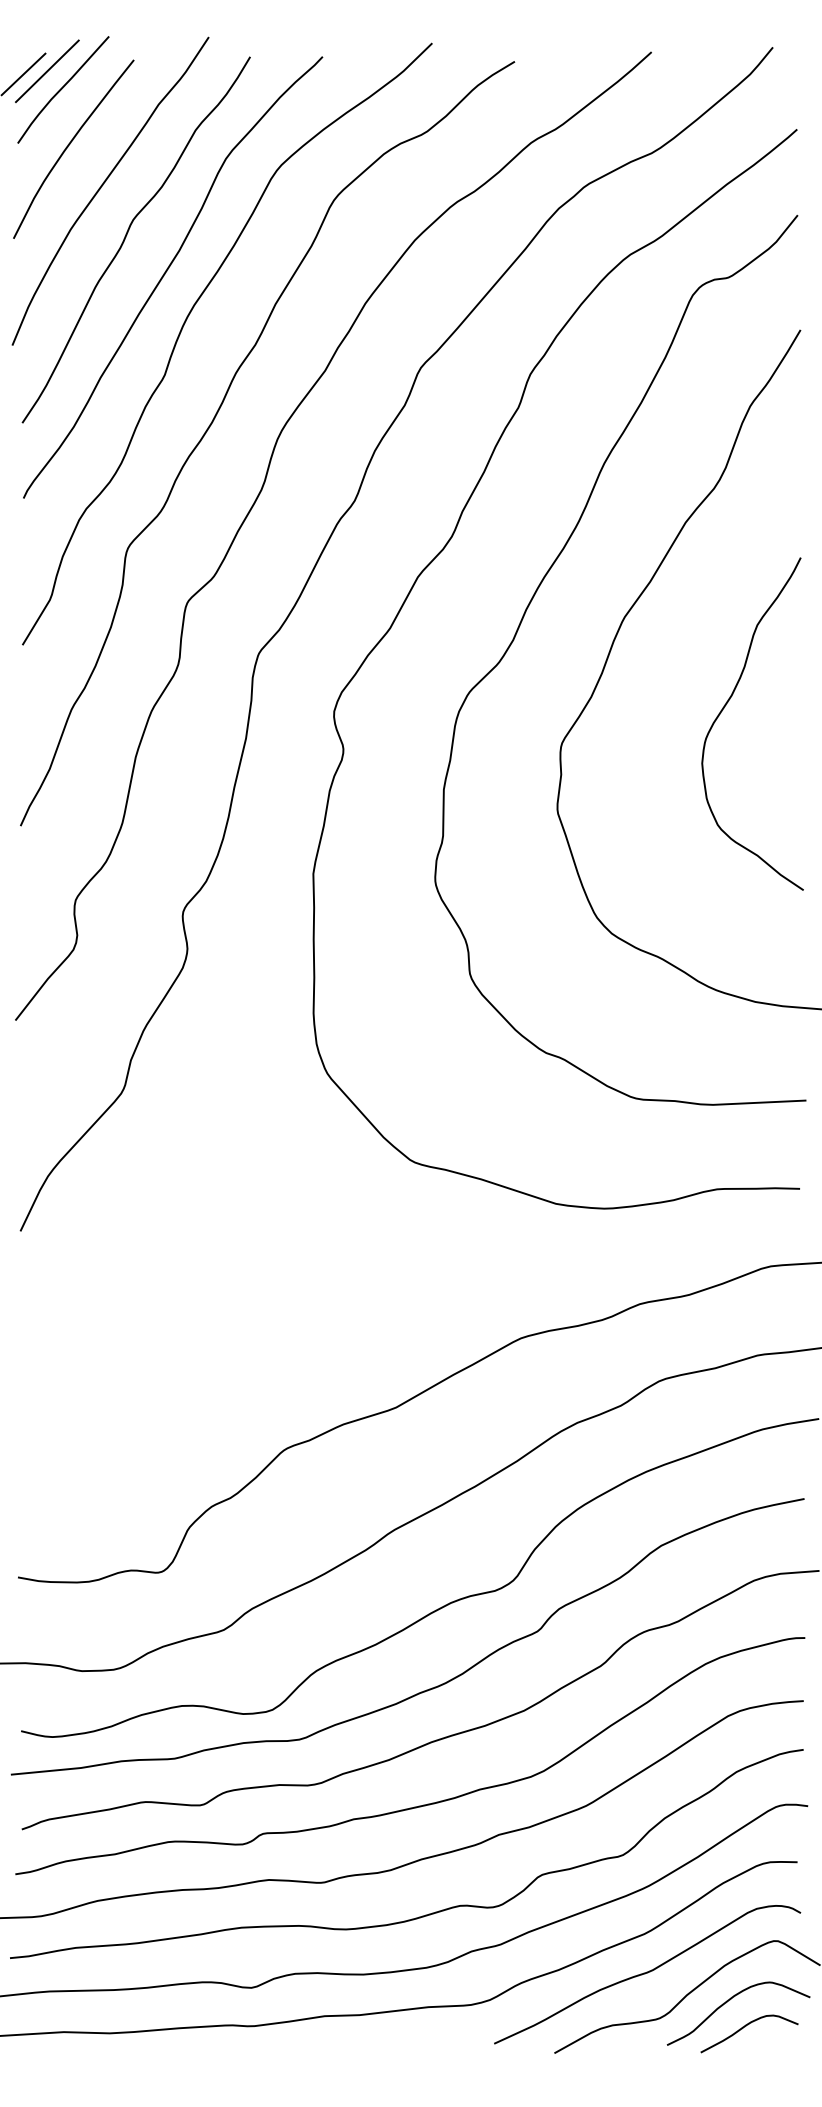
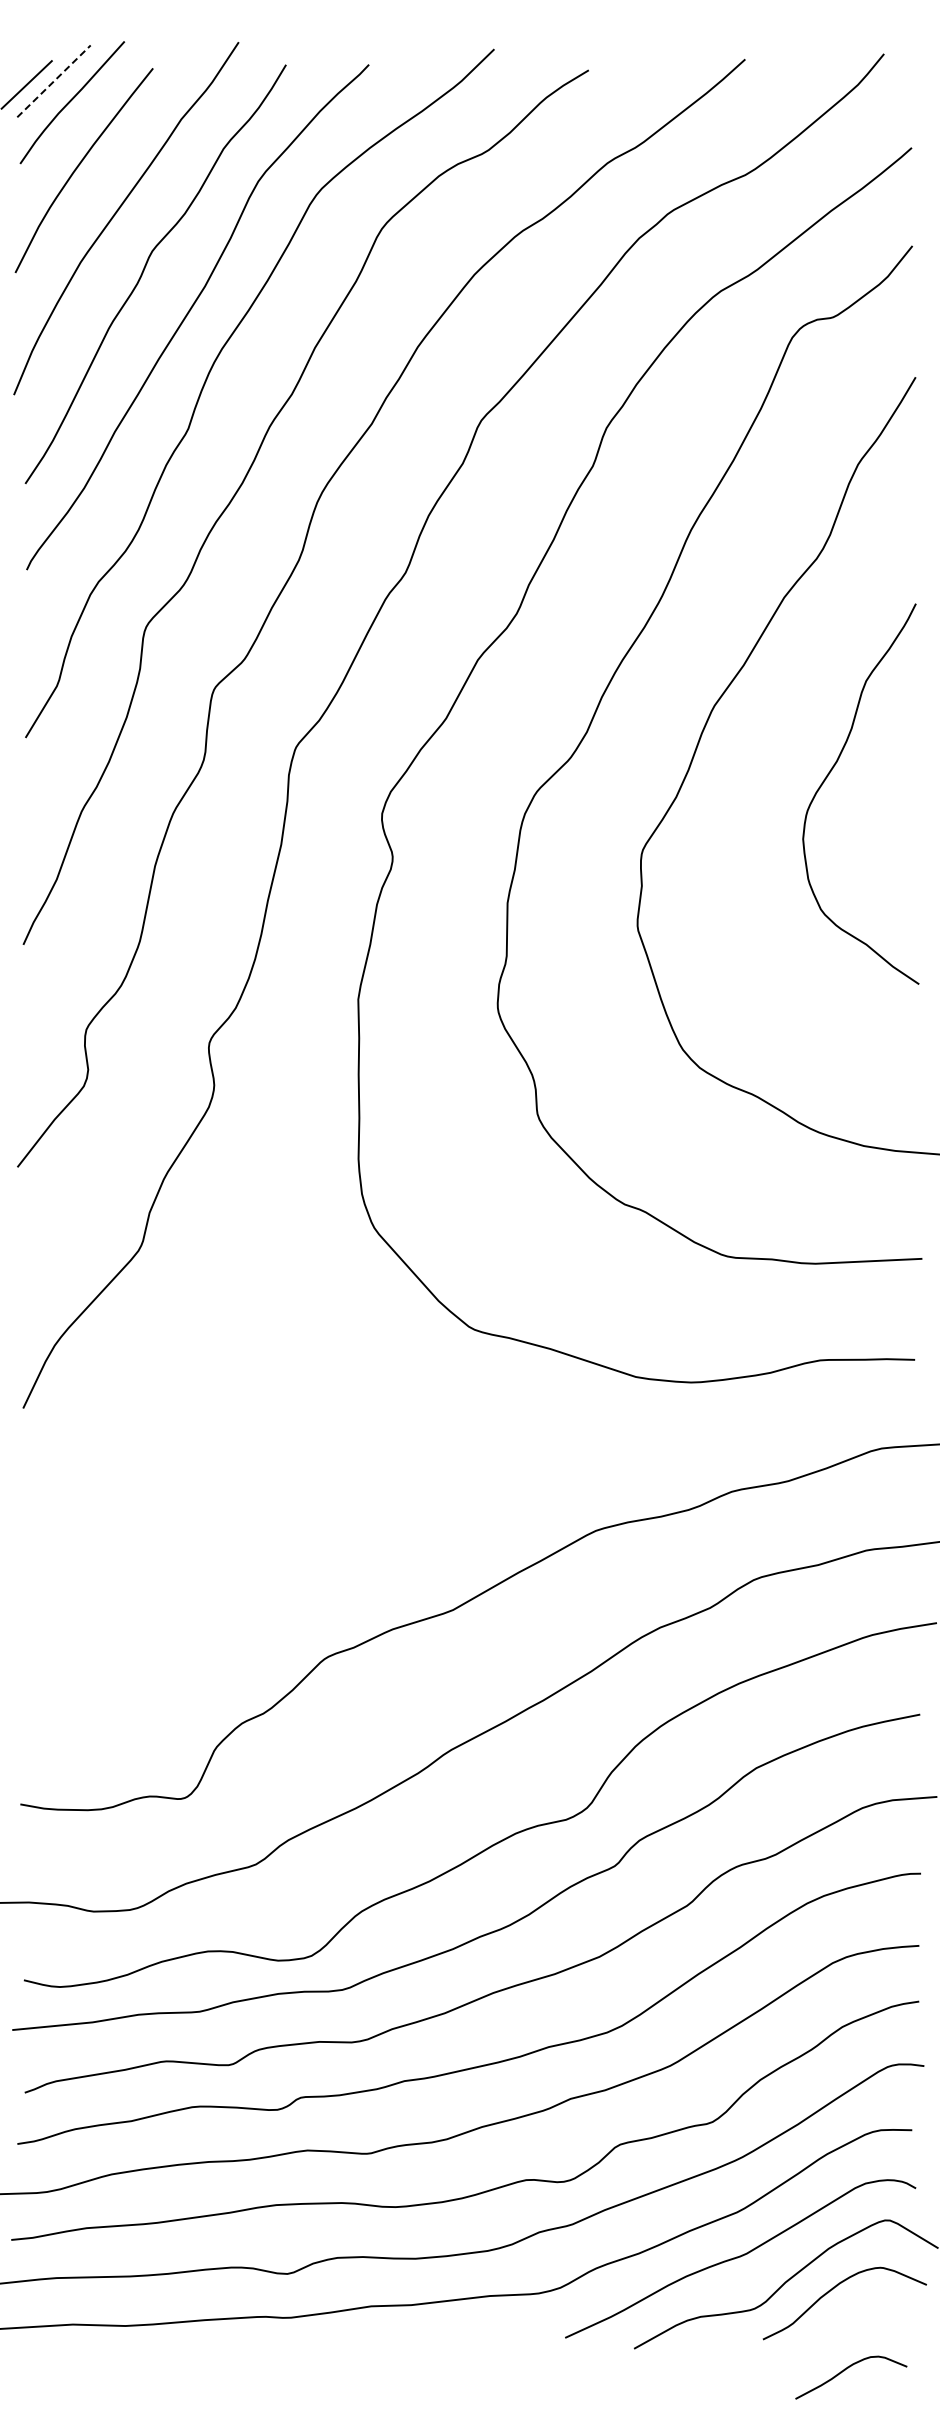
line: (47, 71) -> (54, 81), solid -> dashed
curve: (726, 706) -> (830, 773), moved
curve: (744, 2027) -> (845, 2370), moved

